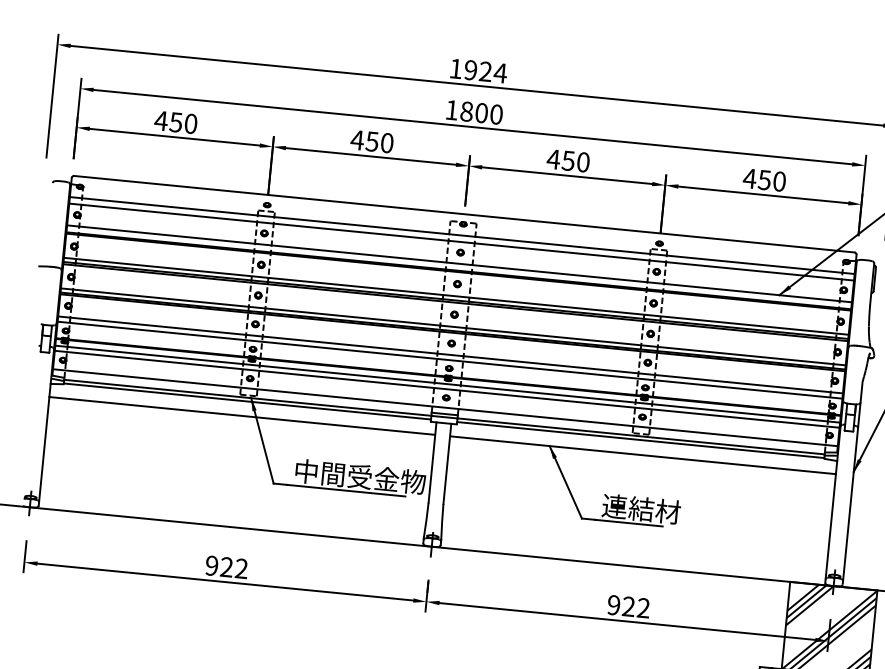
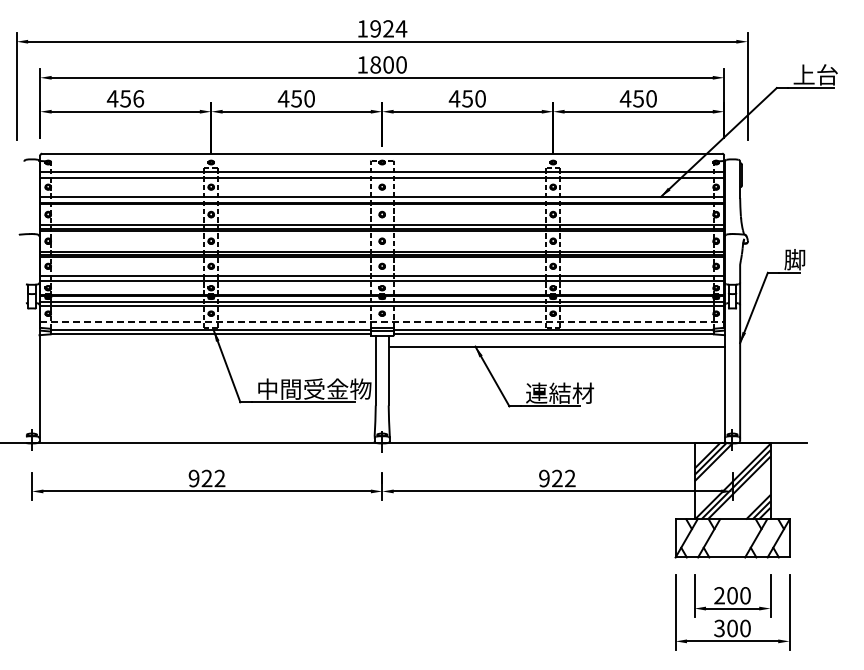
text: (190, 123) -> (138, 98), 450 -> 456
line: (445, 407) -> (382, 322), solid -> dashed
line: (241, 415) -> (206, 346), removed

